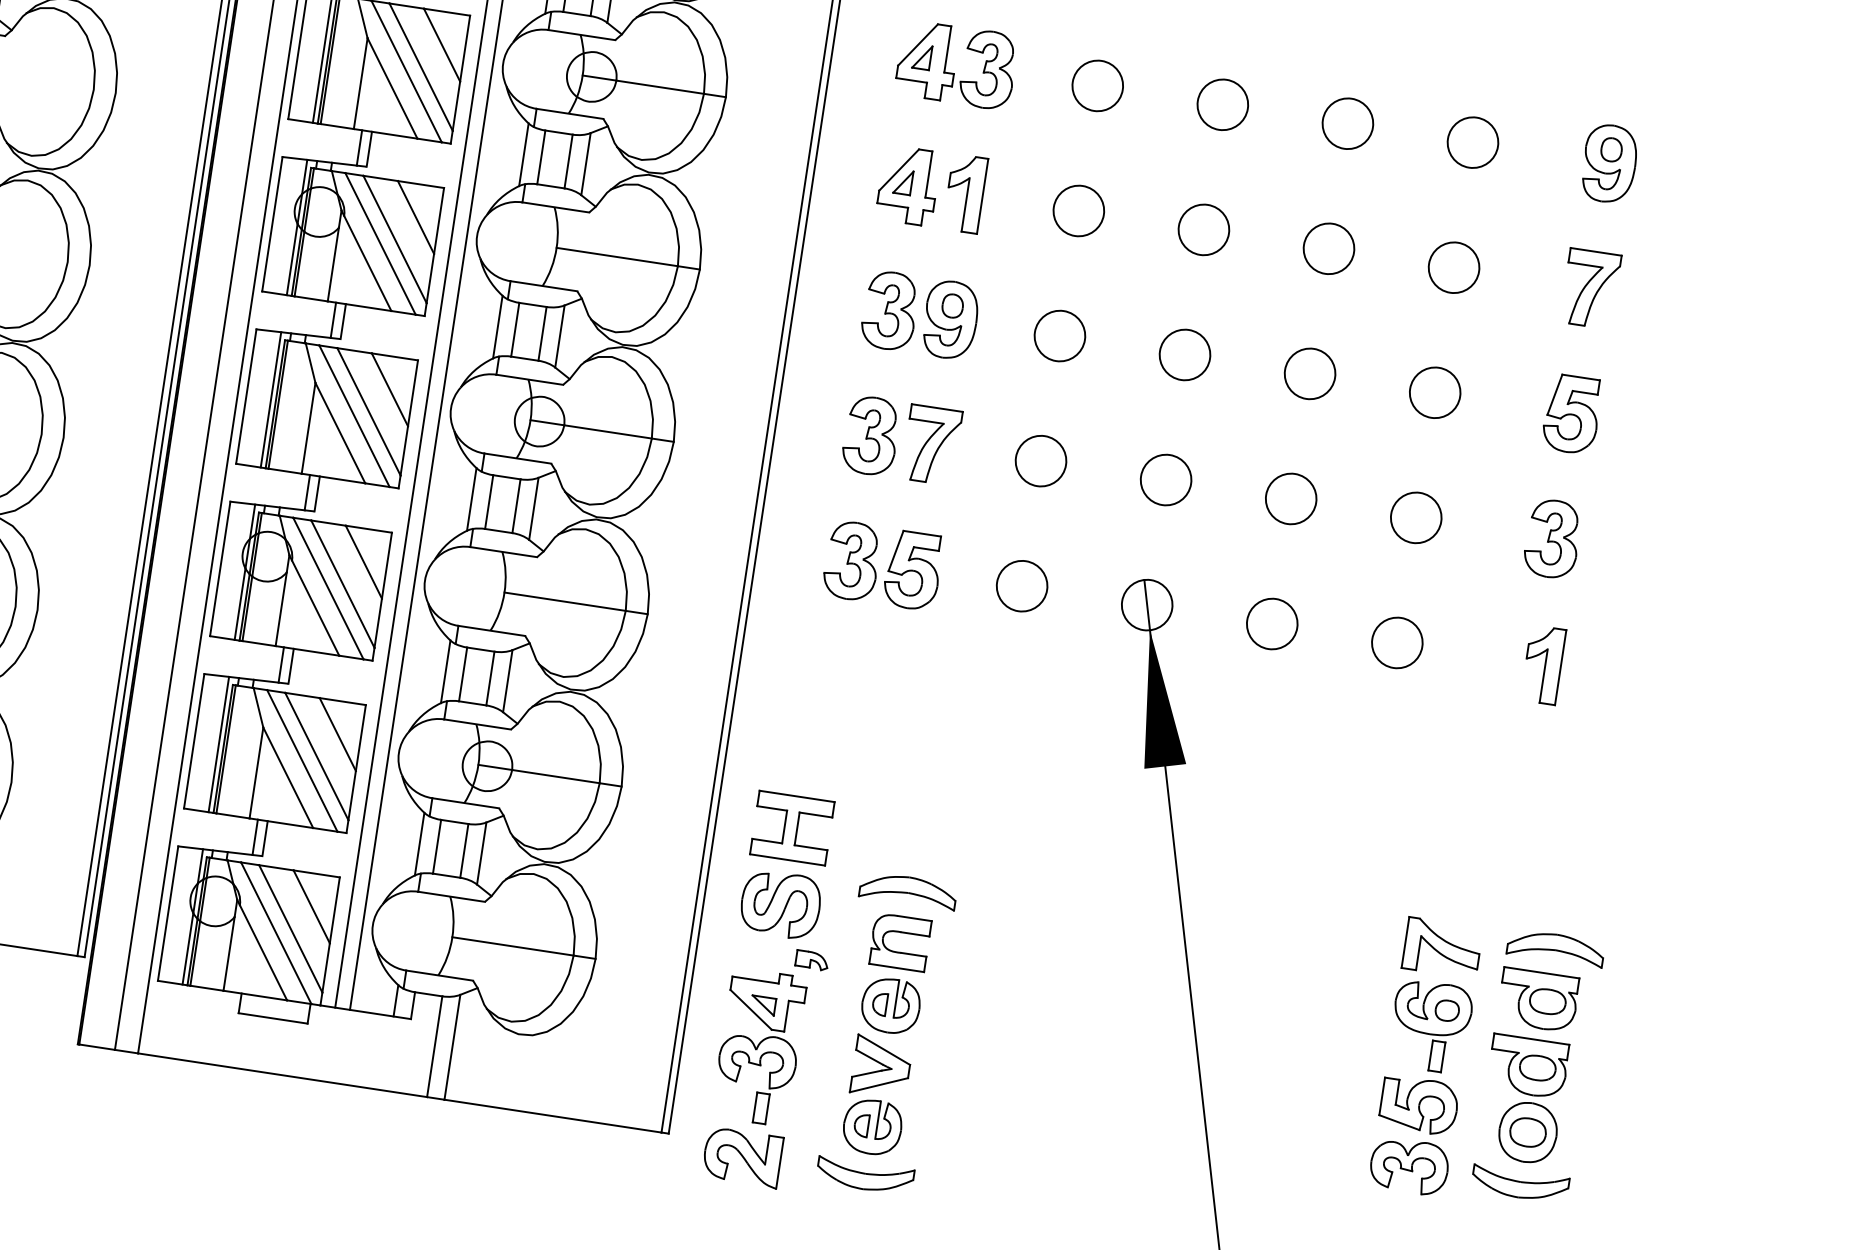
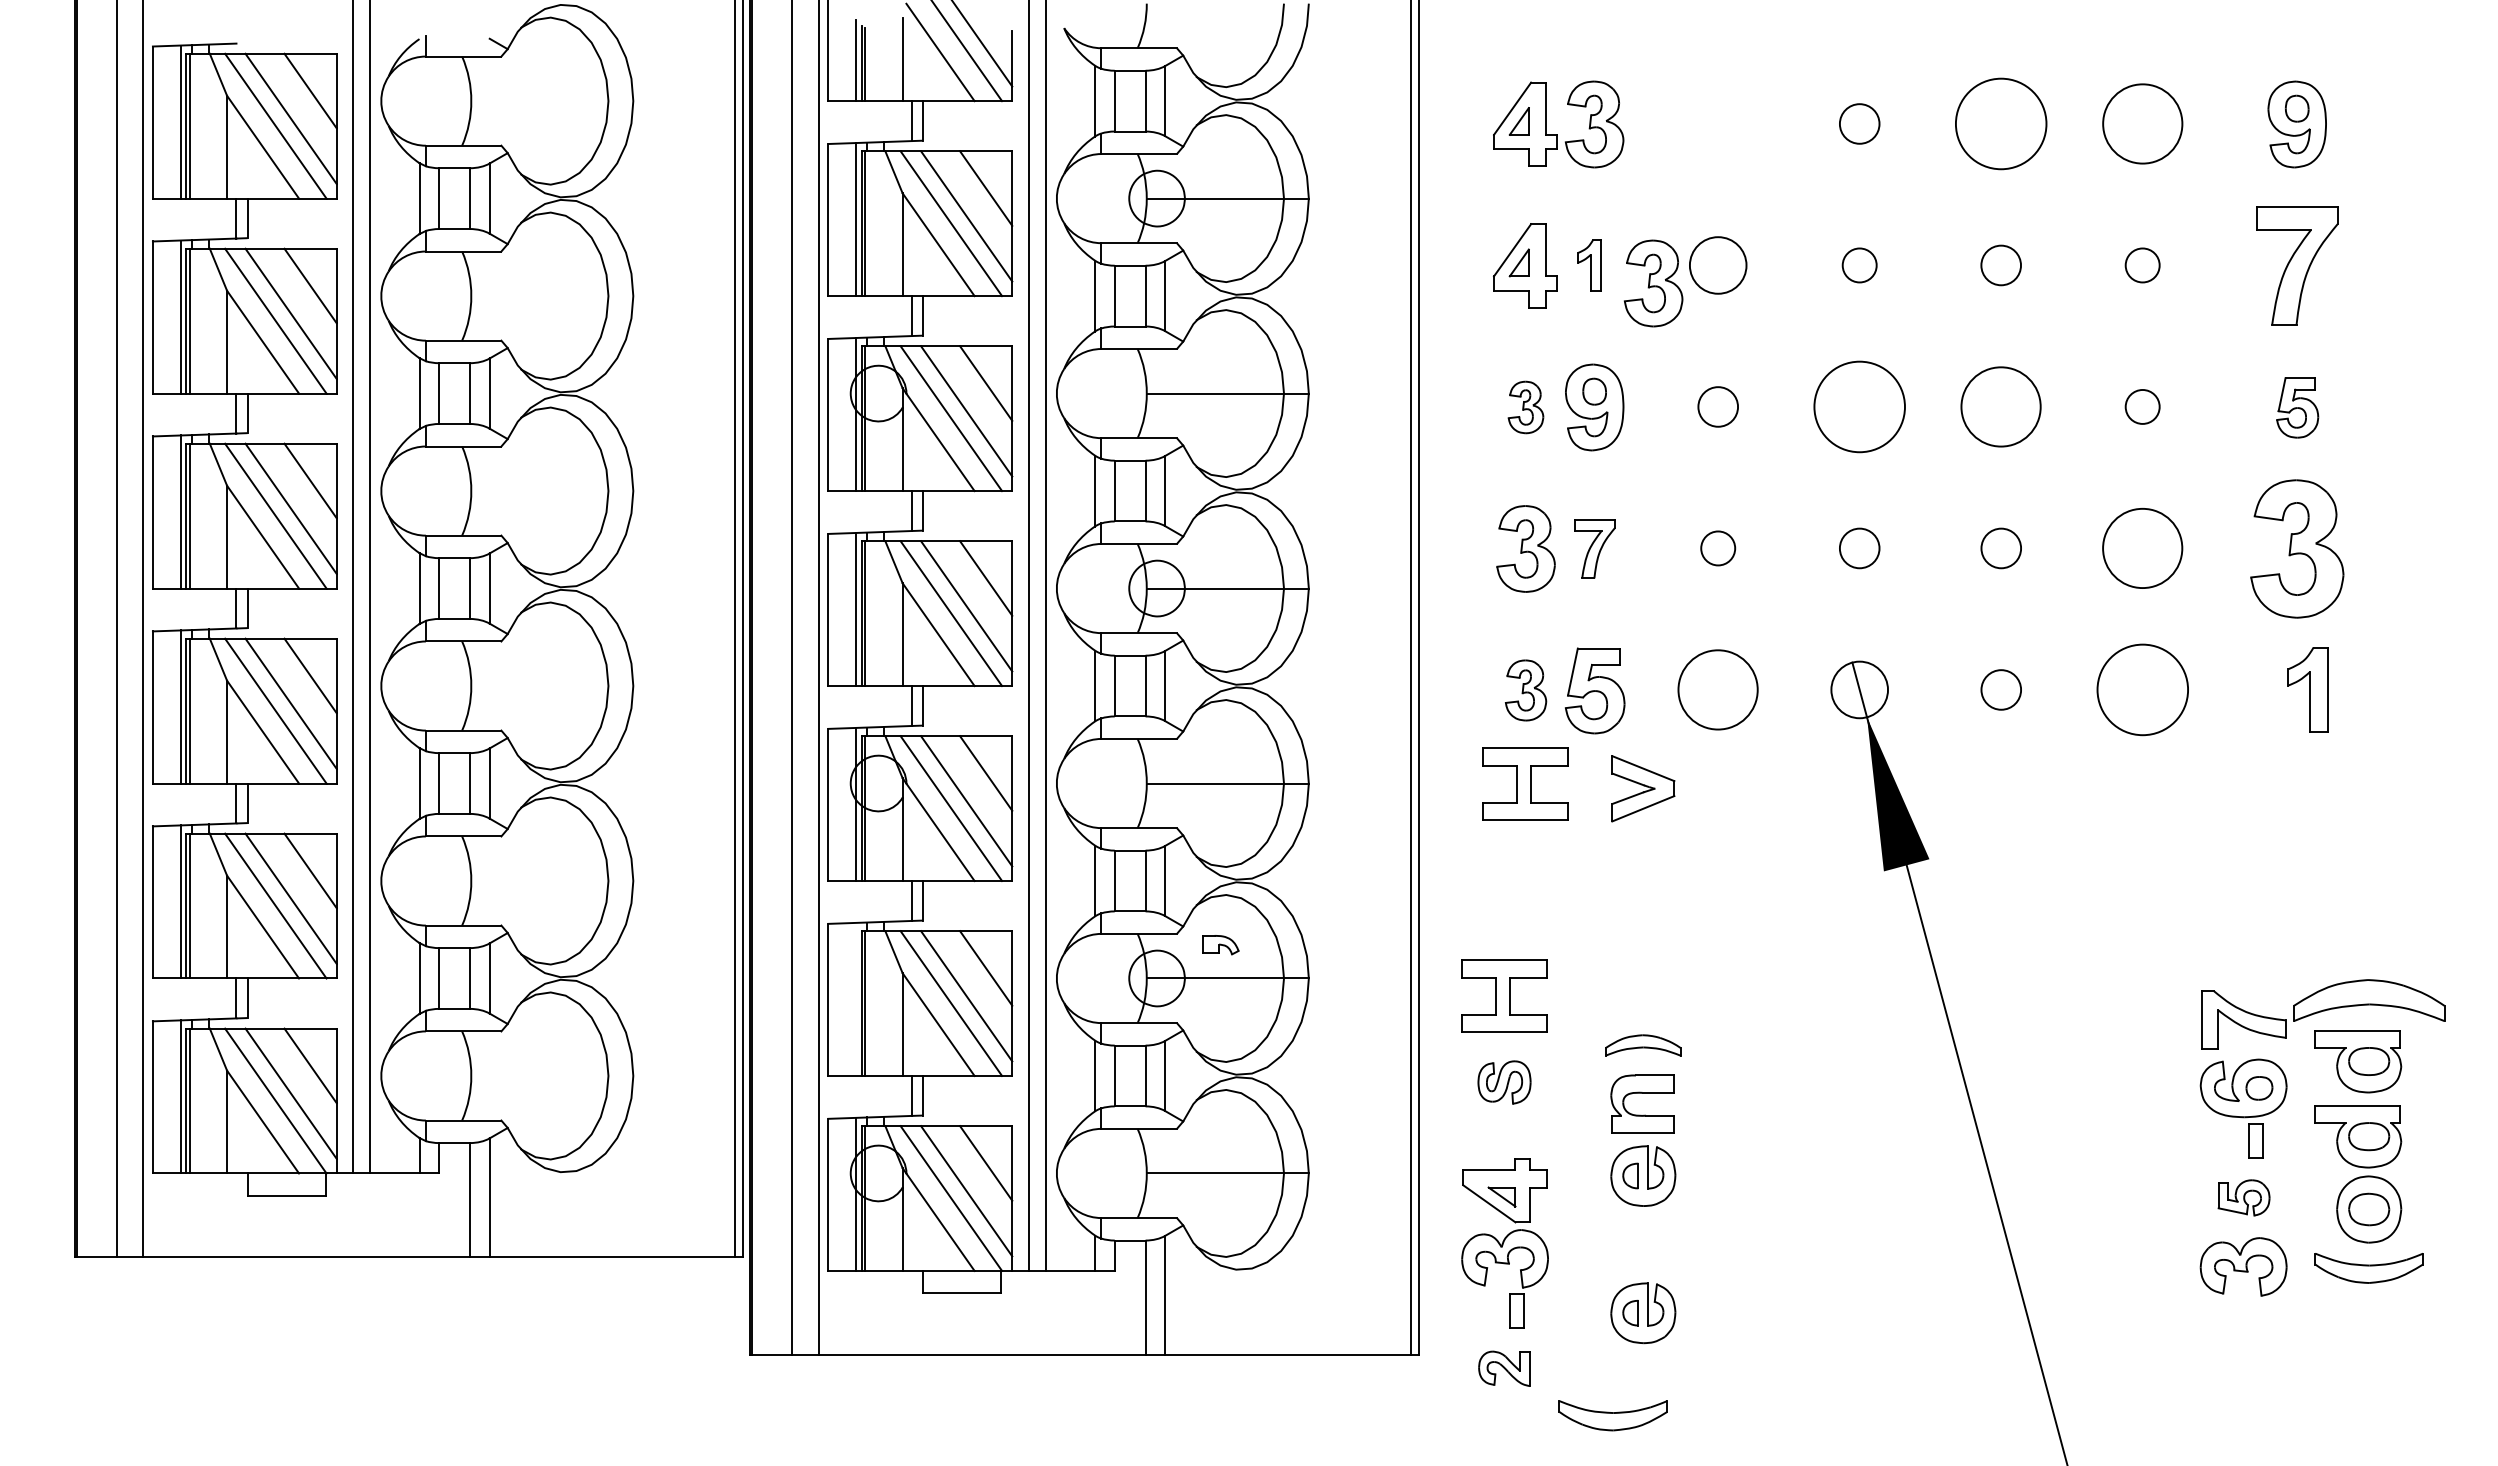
circle: (1098, 85) -> (1718, 123), removed
circle: (1222, 104) -> (1859, 123), size x0.7
circle: (1347, 123) -> (2000, 123), size x1.6
circle: (1472, 142) -> (2142, 123), size x1.4
part: (965, 193) -> (1589, 265), size x0.6
part: (1019, 218) -> (1653, 283), added
circle: (1203, 229) -> (1859, 265), size x0.6
circle: (1328, 248) -> (2000, 265), size x0.7
circle: (1453, 267) -> (2142, 265), size x0.6
part: (1590, 288) -> (2296, 265), size x1.4
part: (889, 310) -> (1525, 407), size x0.6
circle: (1059, 335) -> (1717, 406), size x0.7
circle: (1184, 354) -> (1859, 406), size x1.6
circle: (1310, 373) -> (2001, 406), size x1.4
circle: (1435, 392) -> (2142, 406), size x0.6
part: (1571, 413) -> (2297, 407), size x0.7
part: (931, 444) -> (1594, 548), size x0.7
circle: (1040, 461) -> (1717, 548), size x0.6
circle: (1165, 480) -> (1859, 548), size x0.7
circle: (1291, 499) -> (2001, 548), size x0.7
circle: (1416, 517) -> (2142, 548), size x1.4
part: (1552, 538) -> (2296, 548), size x1.6
part: (851, 560) -> (1525, 690), size x0.7
circle: (1022, 585) -> (1718, 689), size x1.4
circle: (1272, 623) -> (2001, 689), size x0.7
circle: (1397, 642) -> (2142, 689), size x1.6
part: (839, 643) -> (1525, 783), added
line: (219, 743) -> (856, 998), removed
part: (907, 890) -> (1642, 1045), size x0.7
part: (780, 904) -> (1504, 1082), size x0.6
part: (1555, 947) -> (2368, 1000), size x1.4
part: (812, 960) -> (1220, 945), moved
part: (881, 1067) -> (1643, 788), moved
part: (1418, 1105) -> (2243, 1197), size x0.6
part: (742, 1157) -> (1504, 1368), size x0.6
part: (864, 1175) -> (1612, 1415), moved

